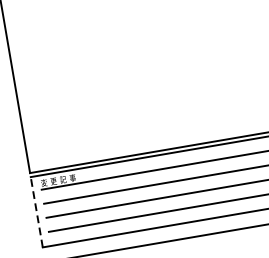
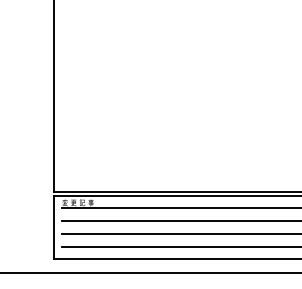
line: (37, 212) -> (54, 227), dashed -> solid

